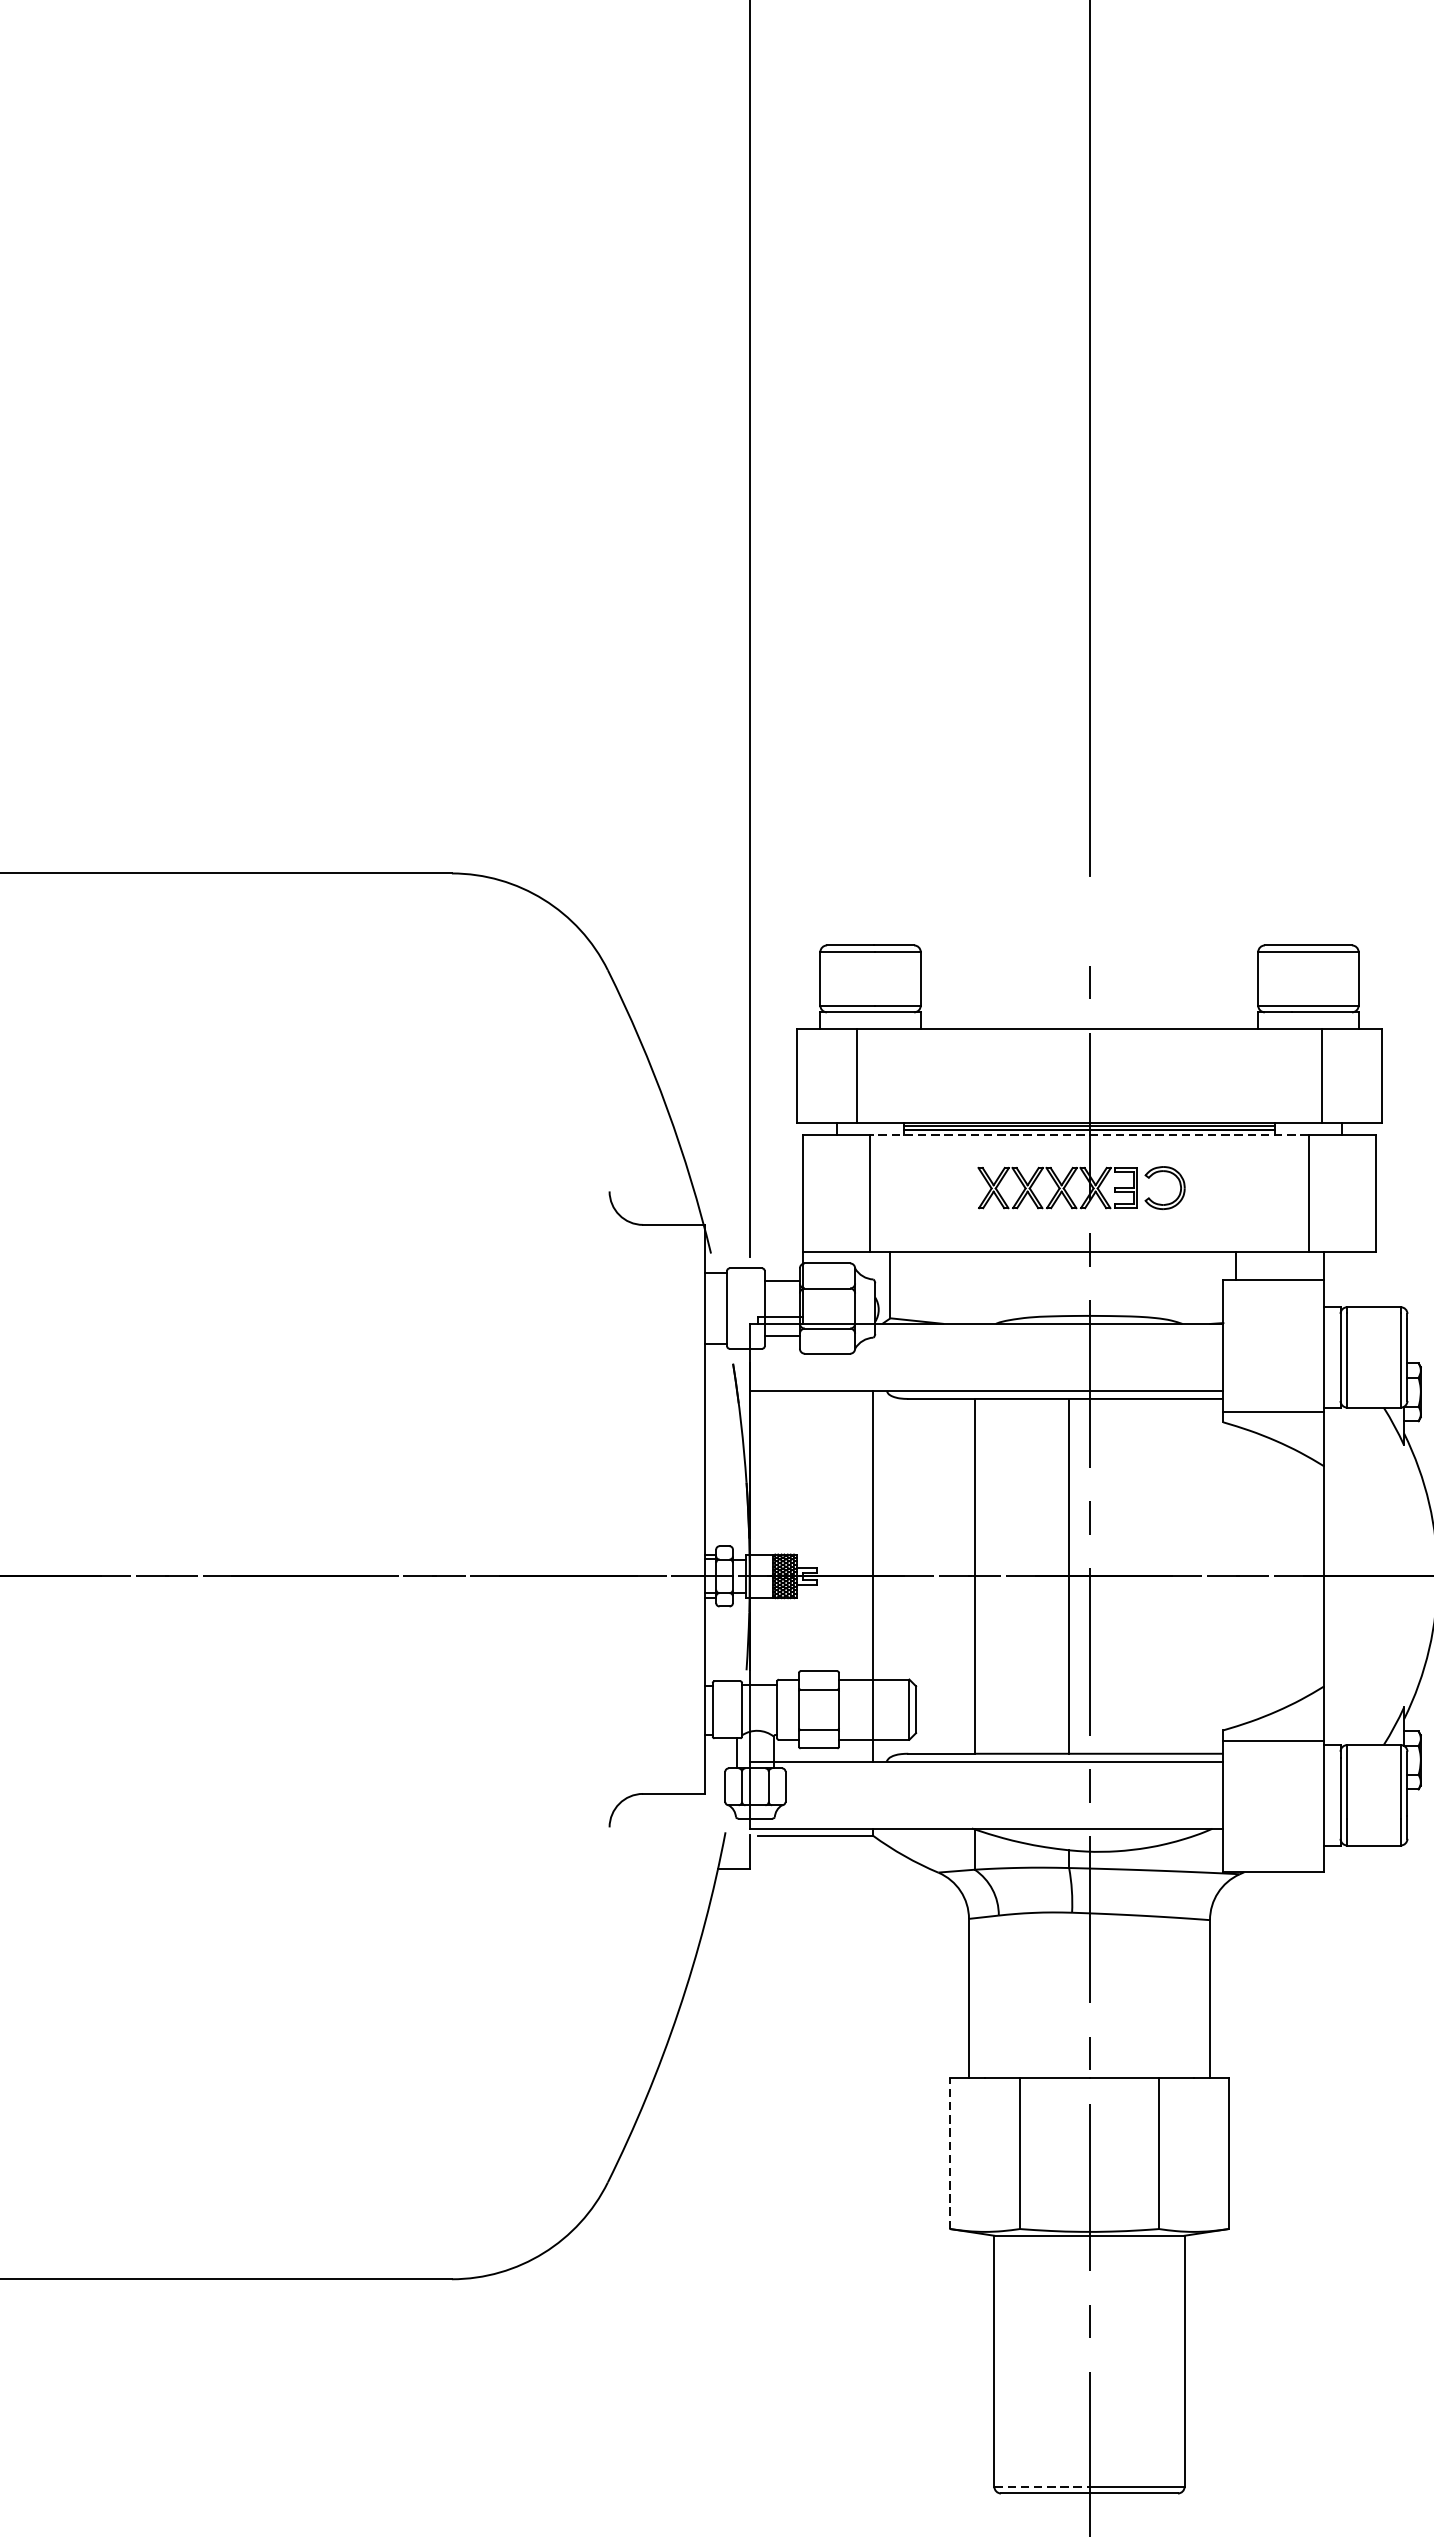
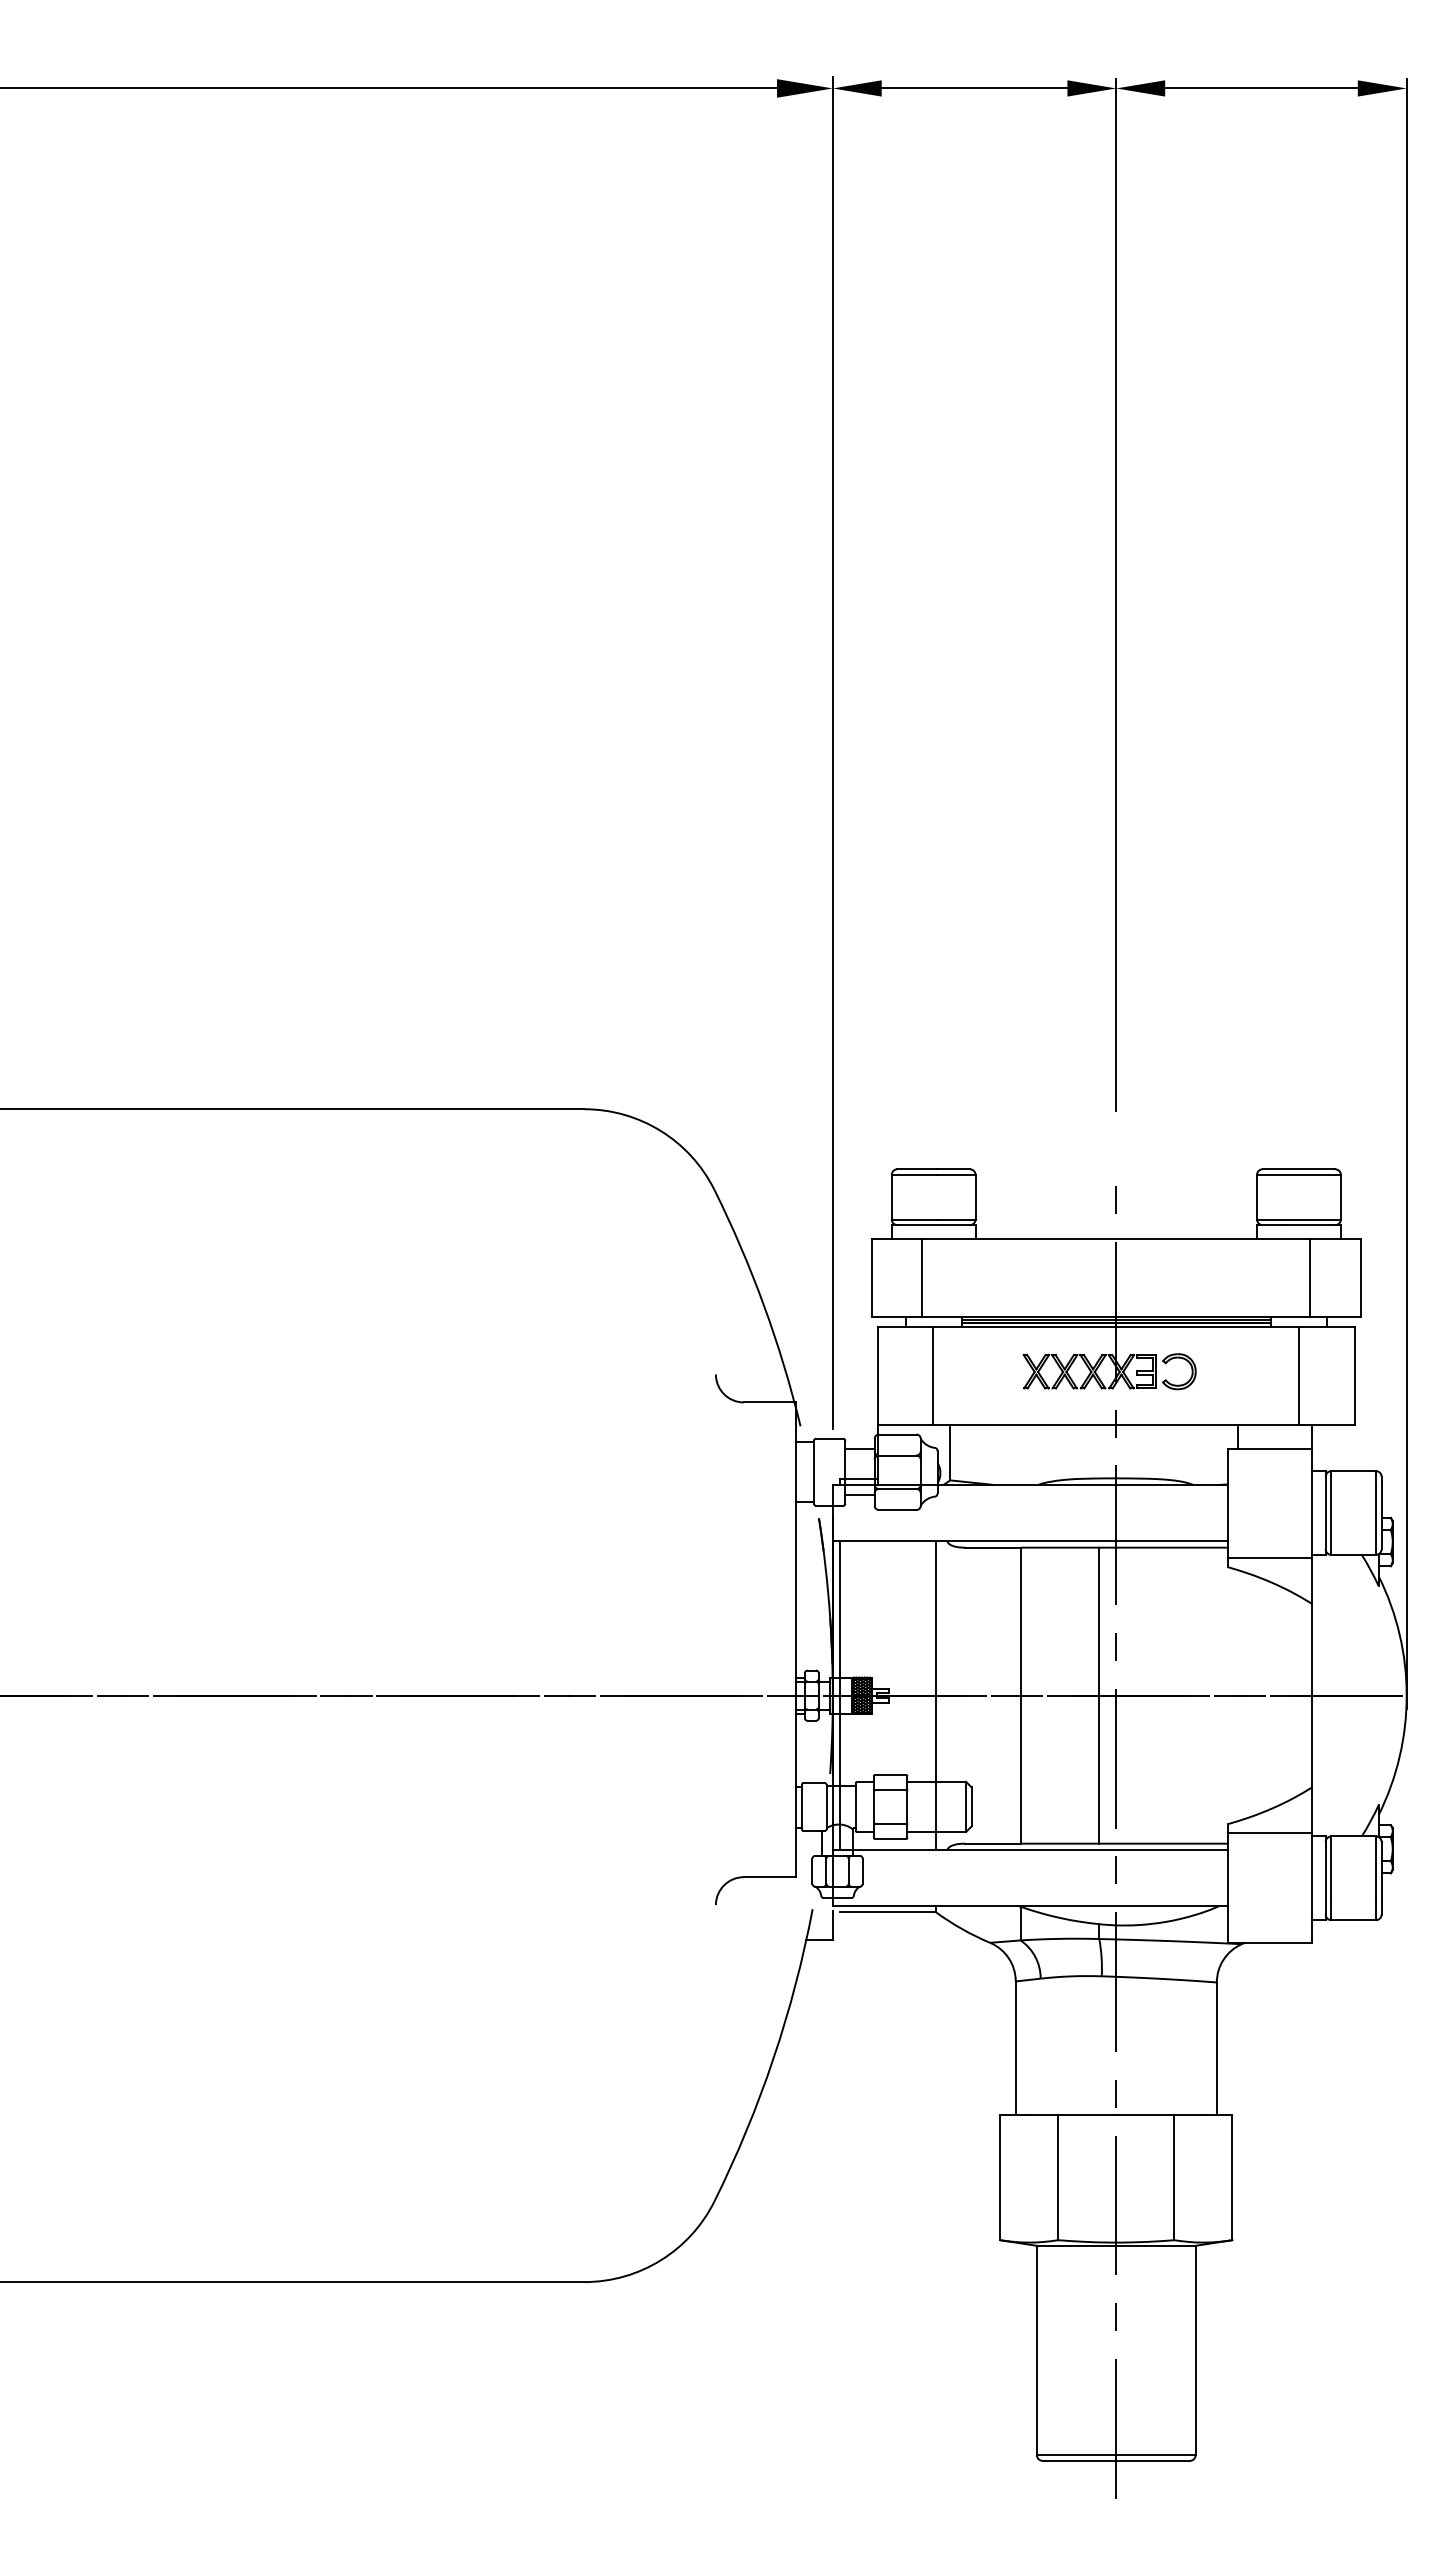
line: (1089, 1135) -> (1116, 1327), dashed -> solid
line: (757, 1576) -> (839, 1695), added
line: (950, 2153) -> (1000, 2177), dashed -> solid
line: (1041, 2487) -> (1076, 2455), dashed -> solid

